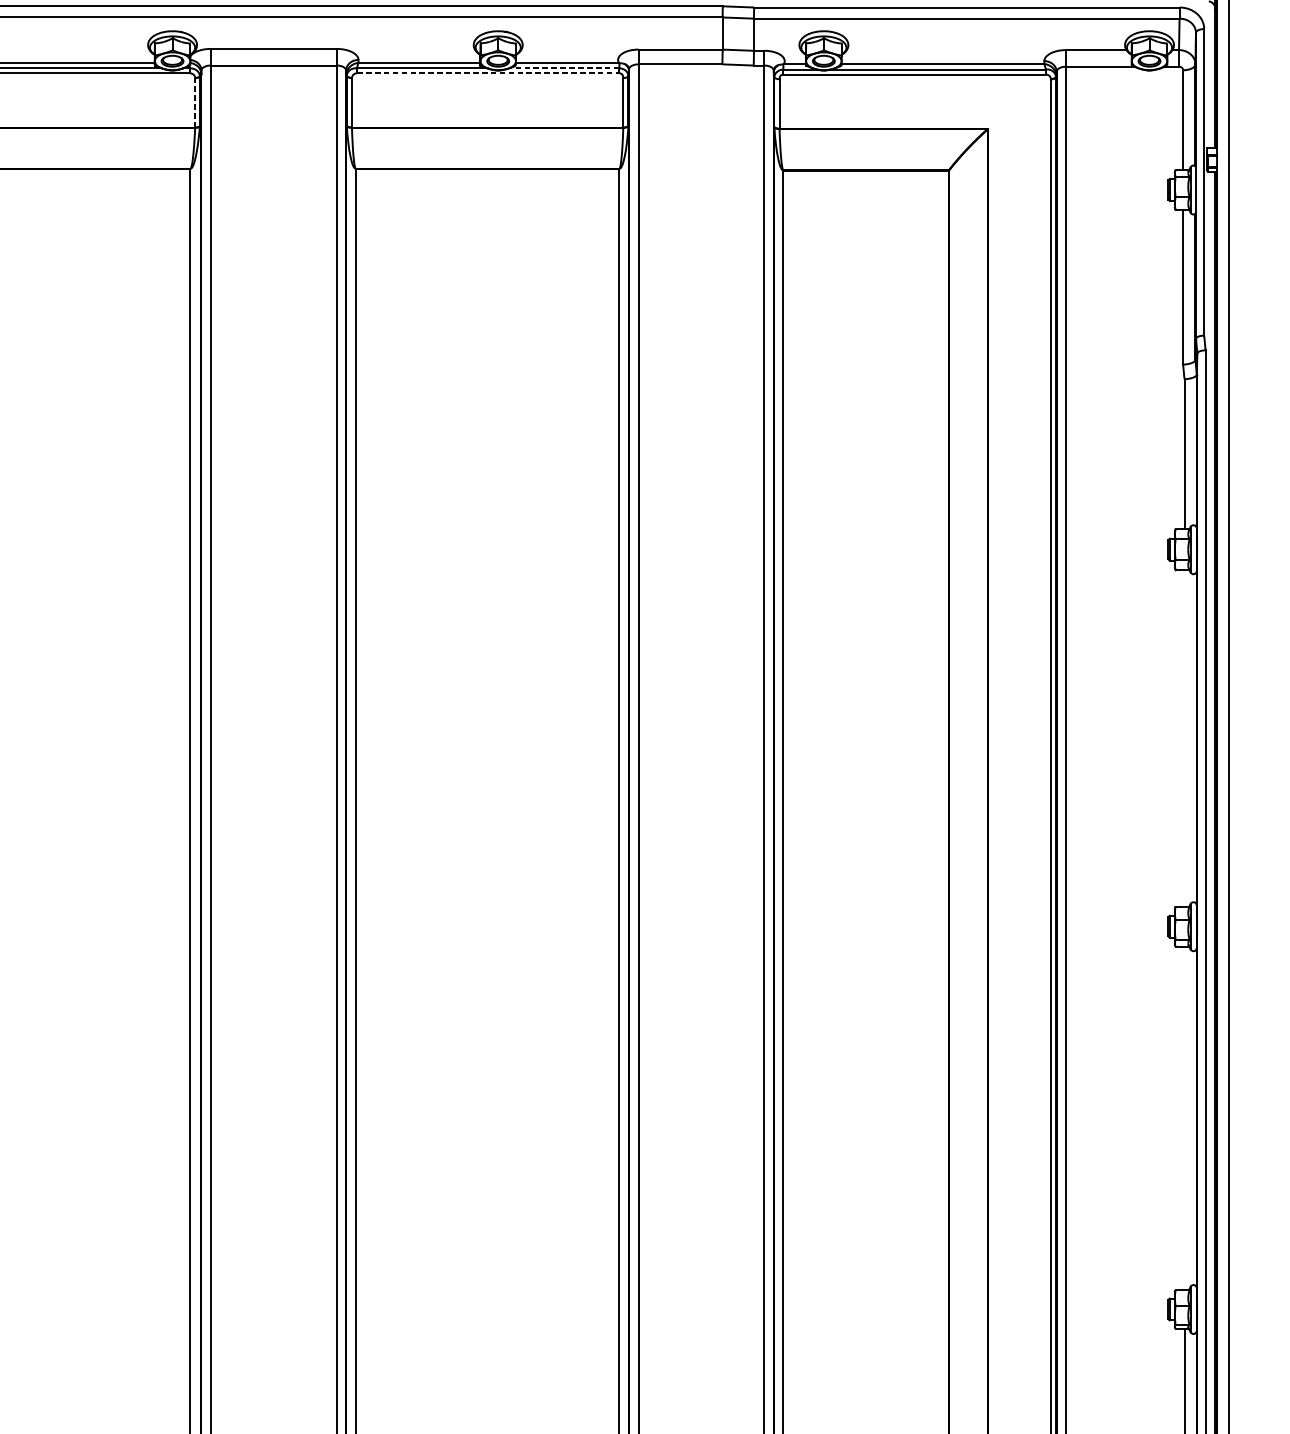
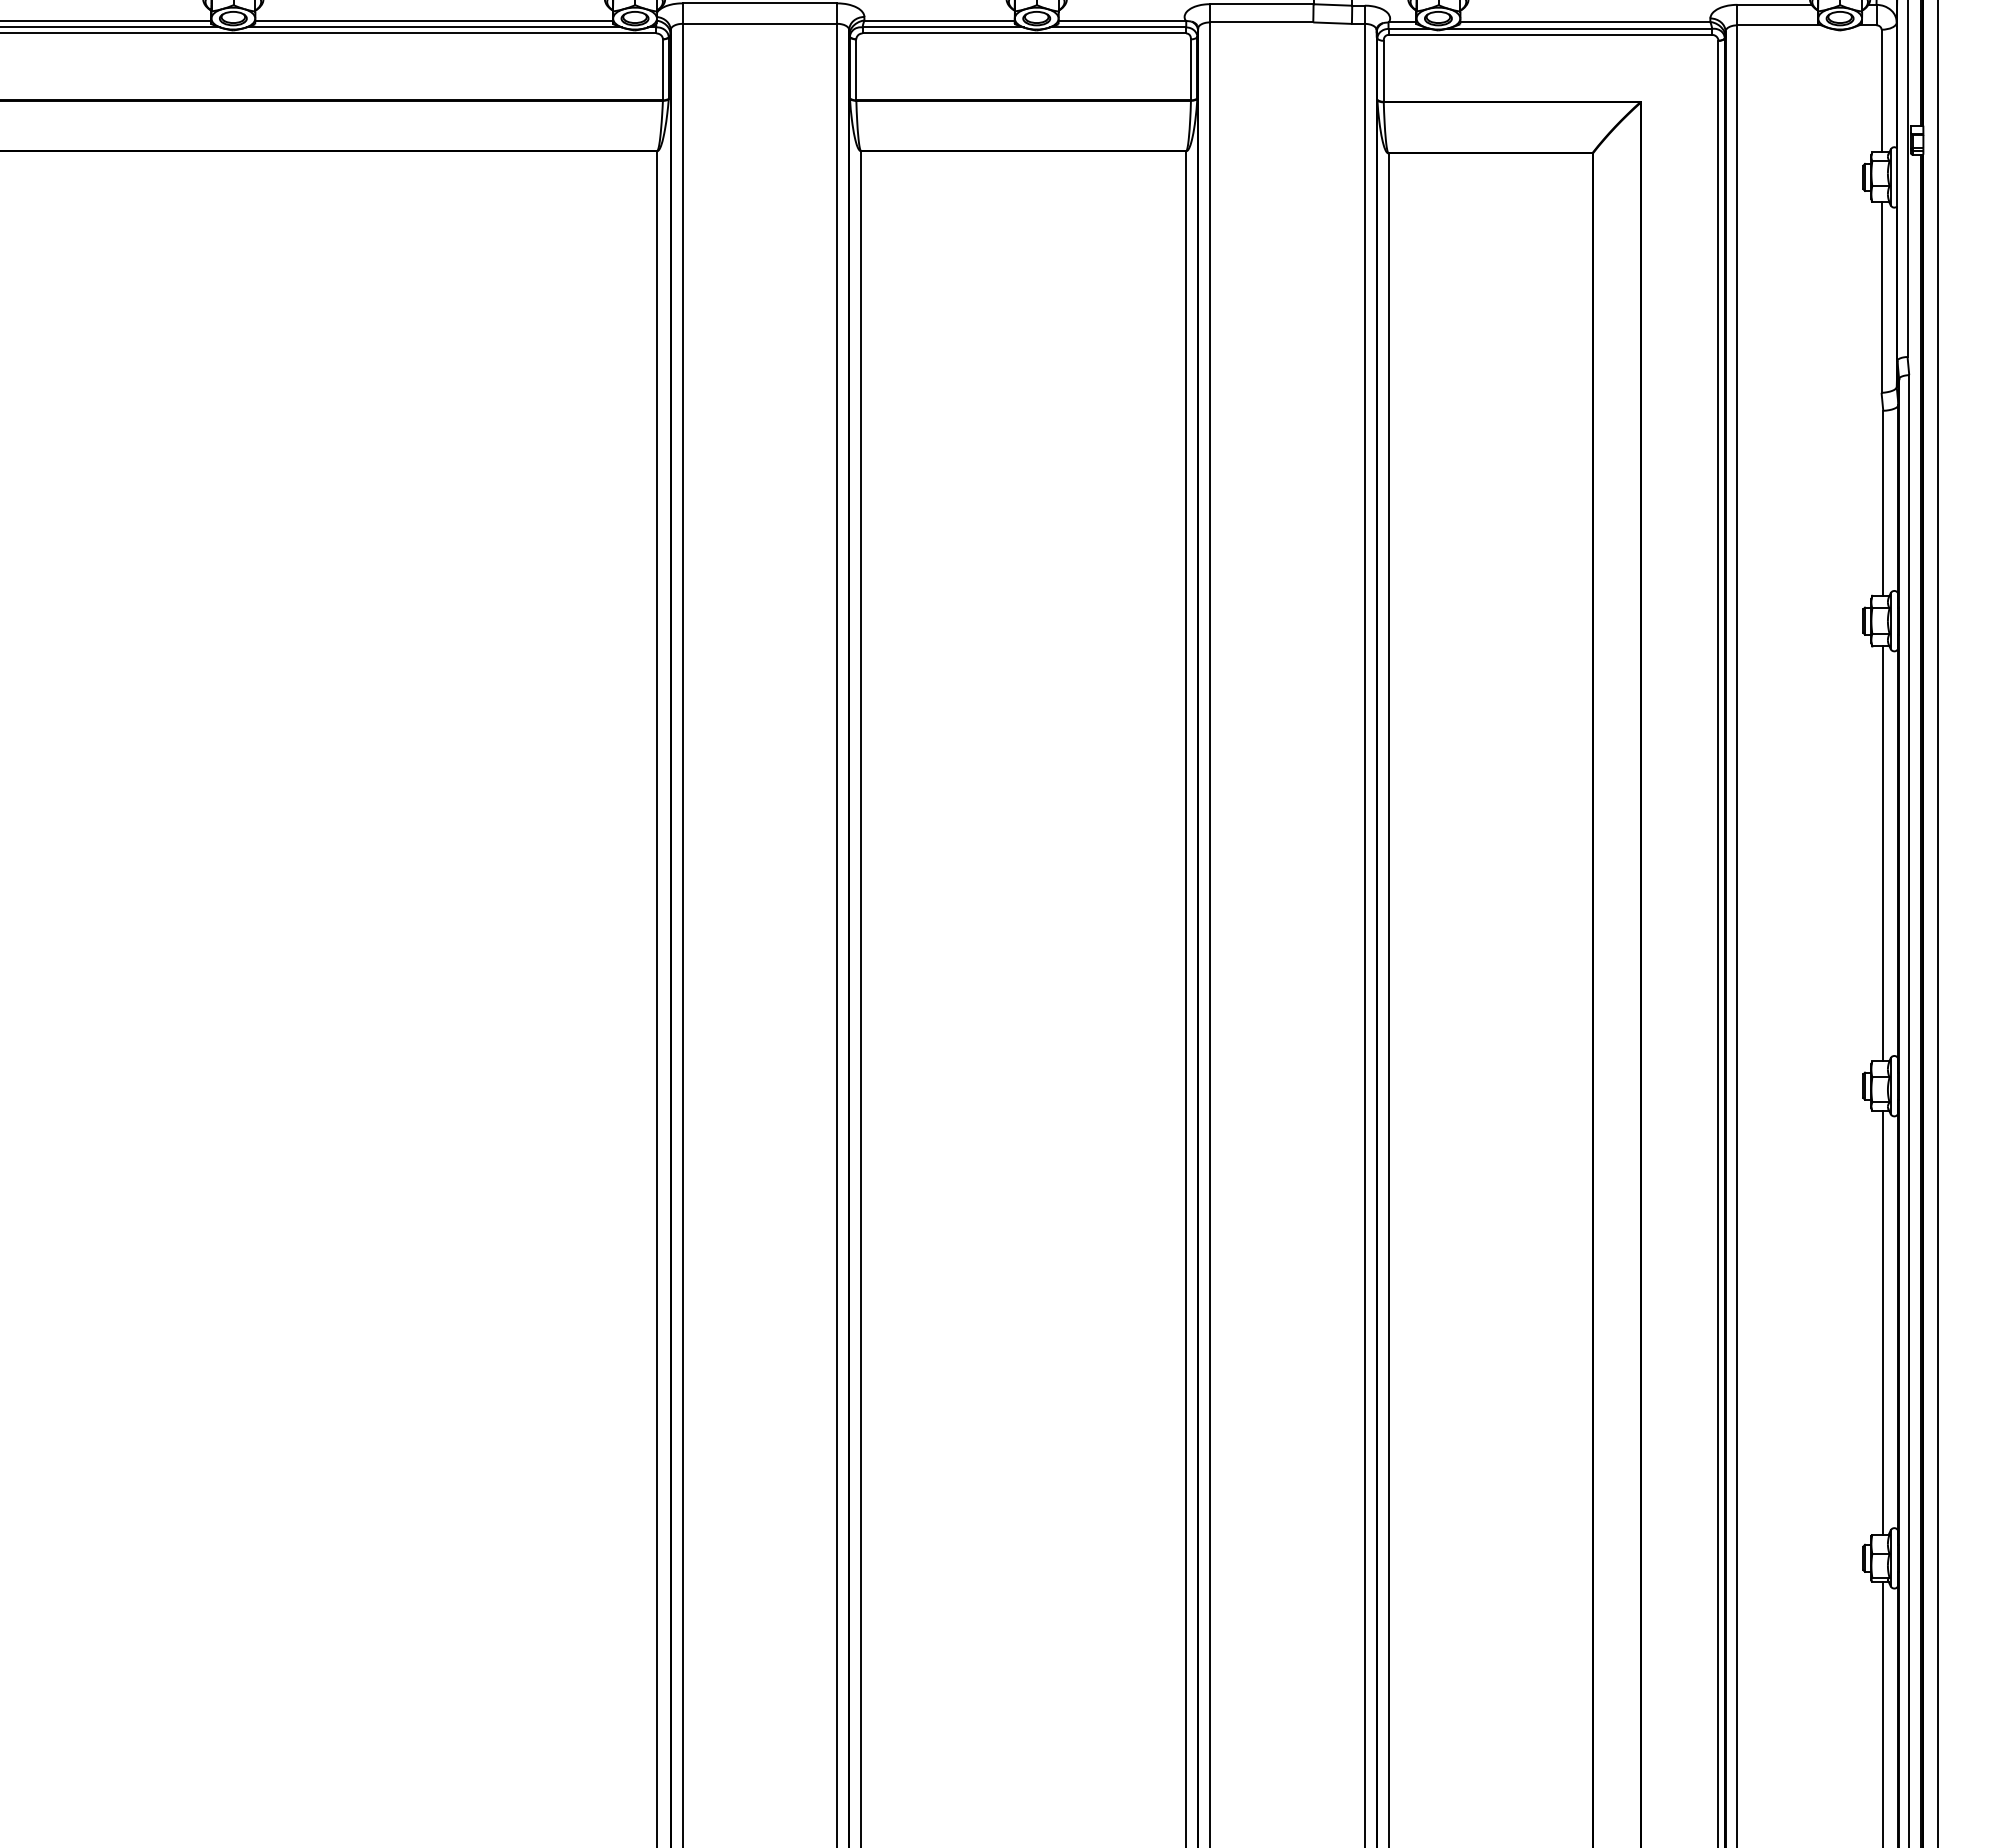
line: (563, 68) -> (1117, 27), dashed -> solid
line: (488, 73) -> (1024, 33), dashed -> solid
line: (194, 102) -> (662, 69), dashed -> solid
line: (1184, 738) -> (1883, 853), added
line: (1184, 1118) -> (1883, 1322), added

